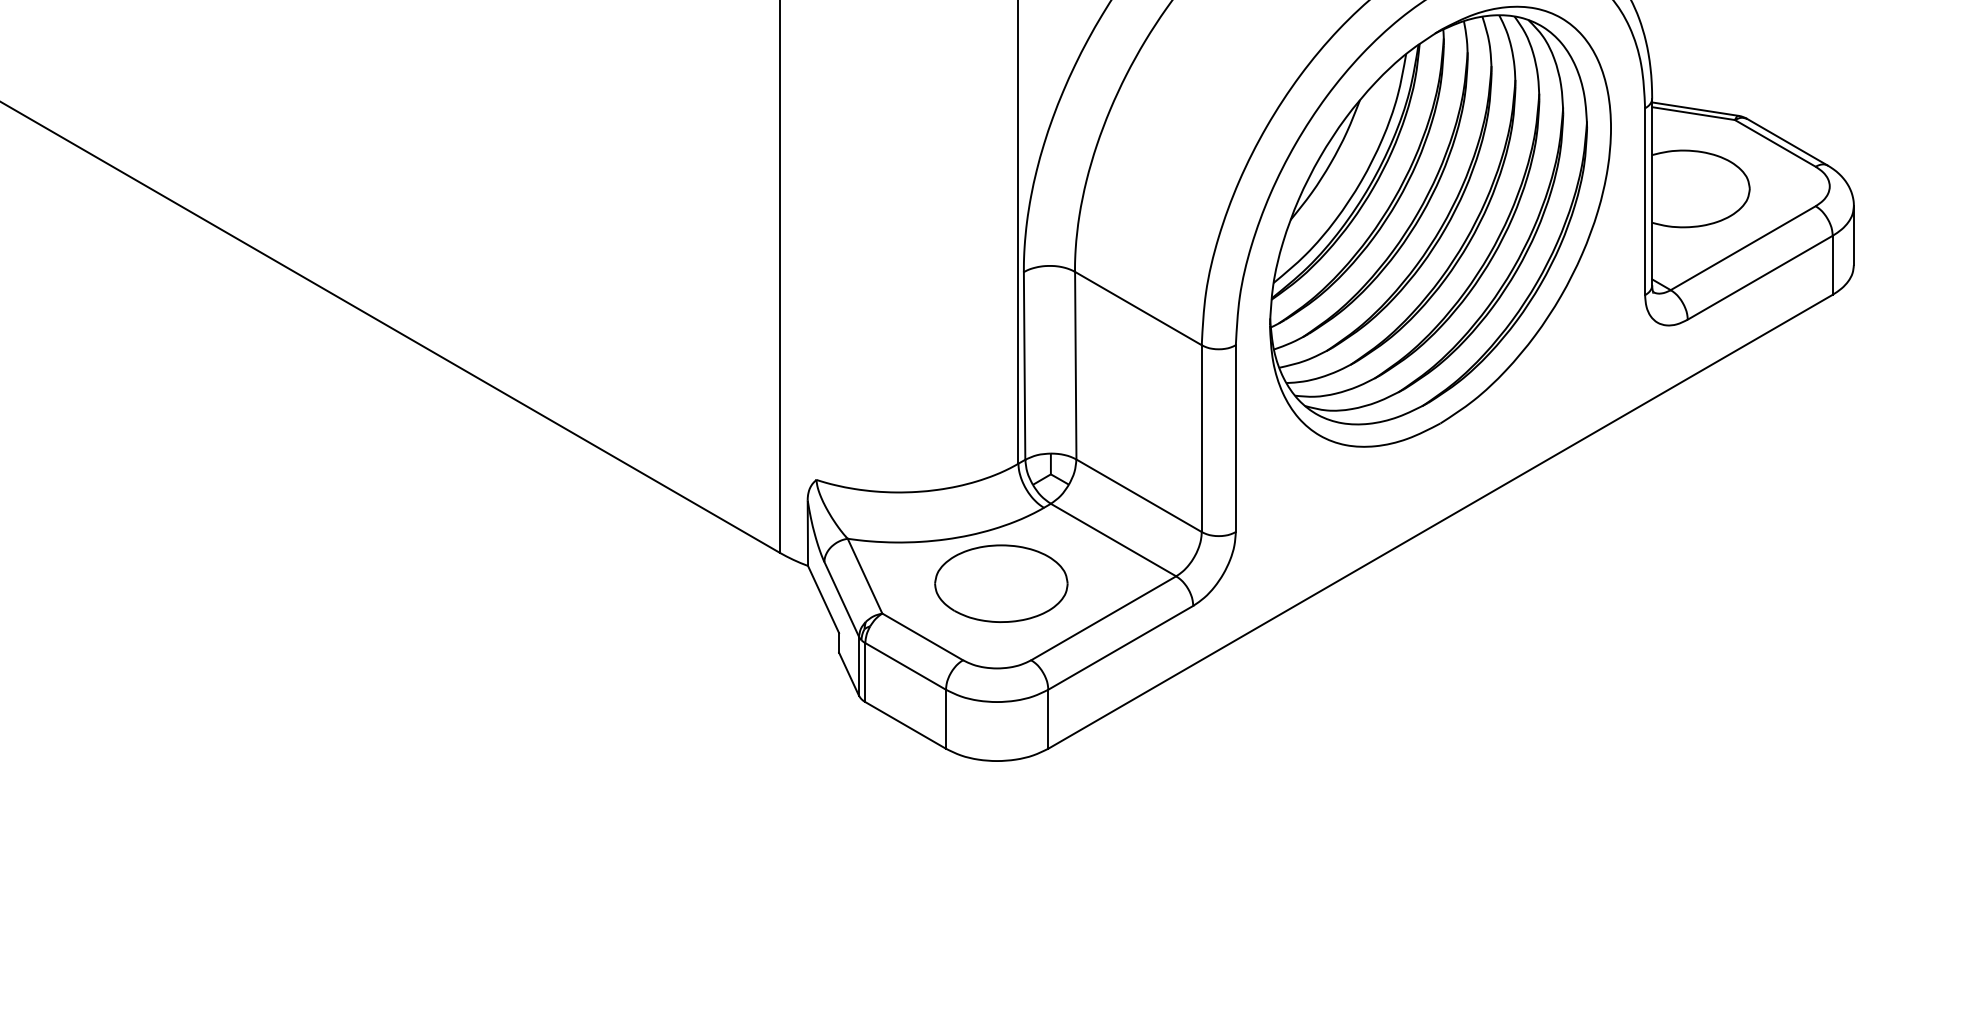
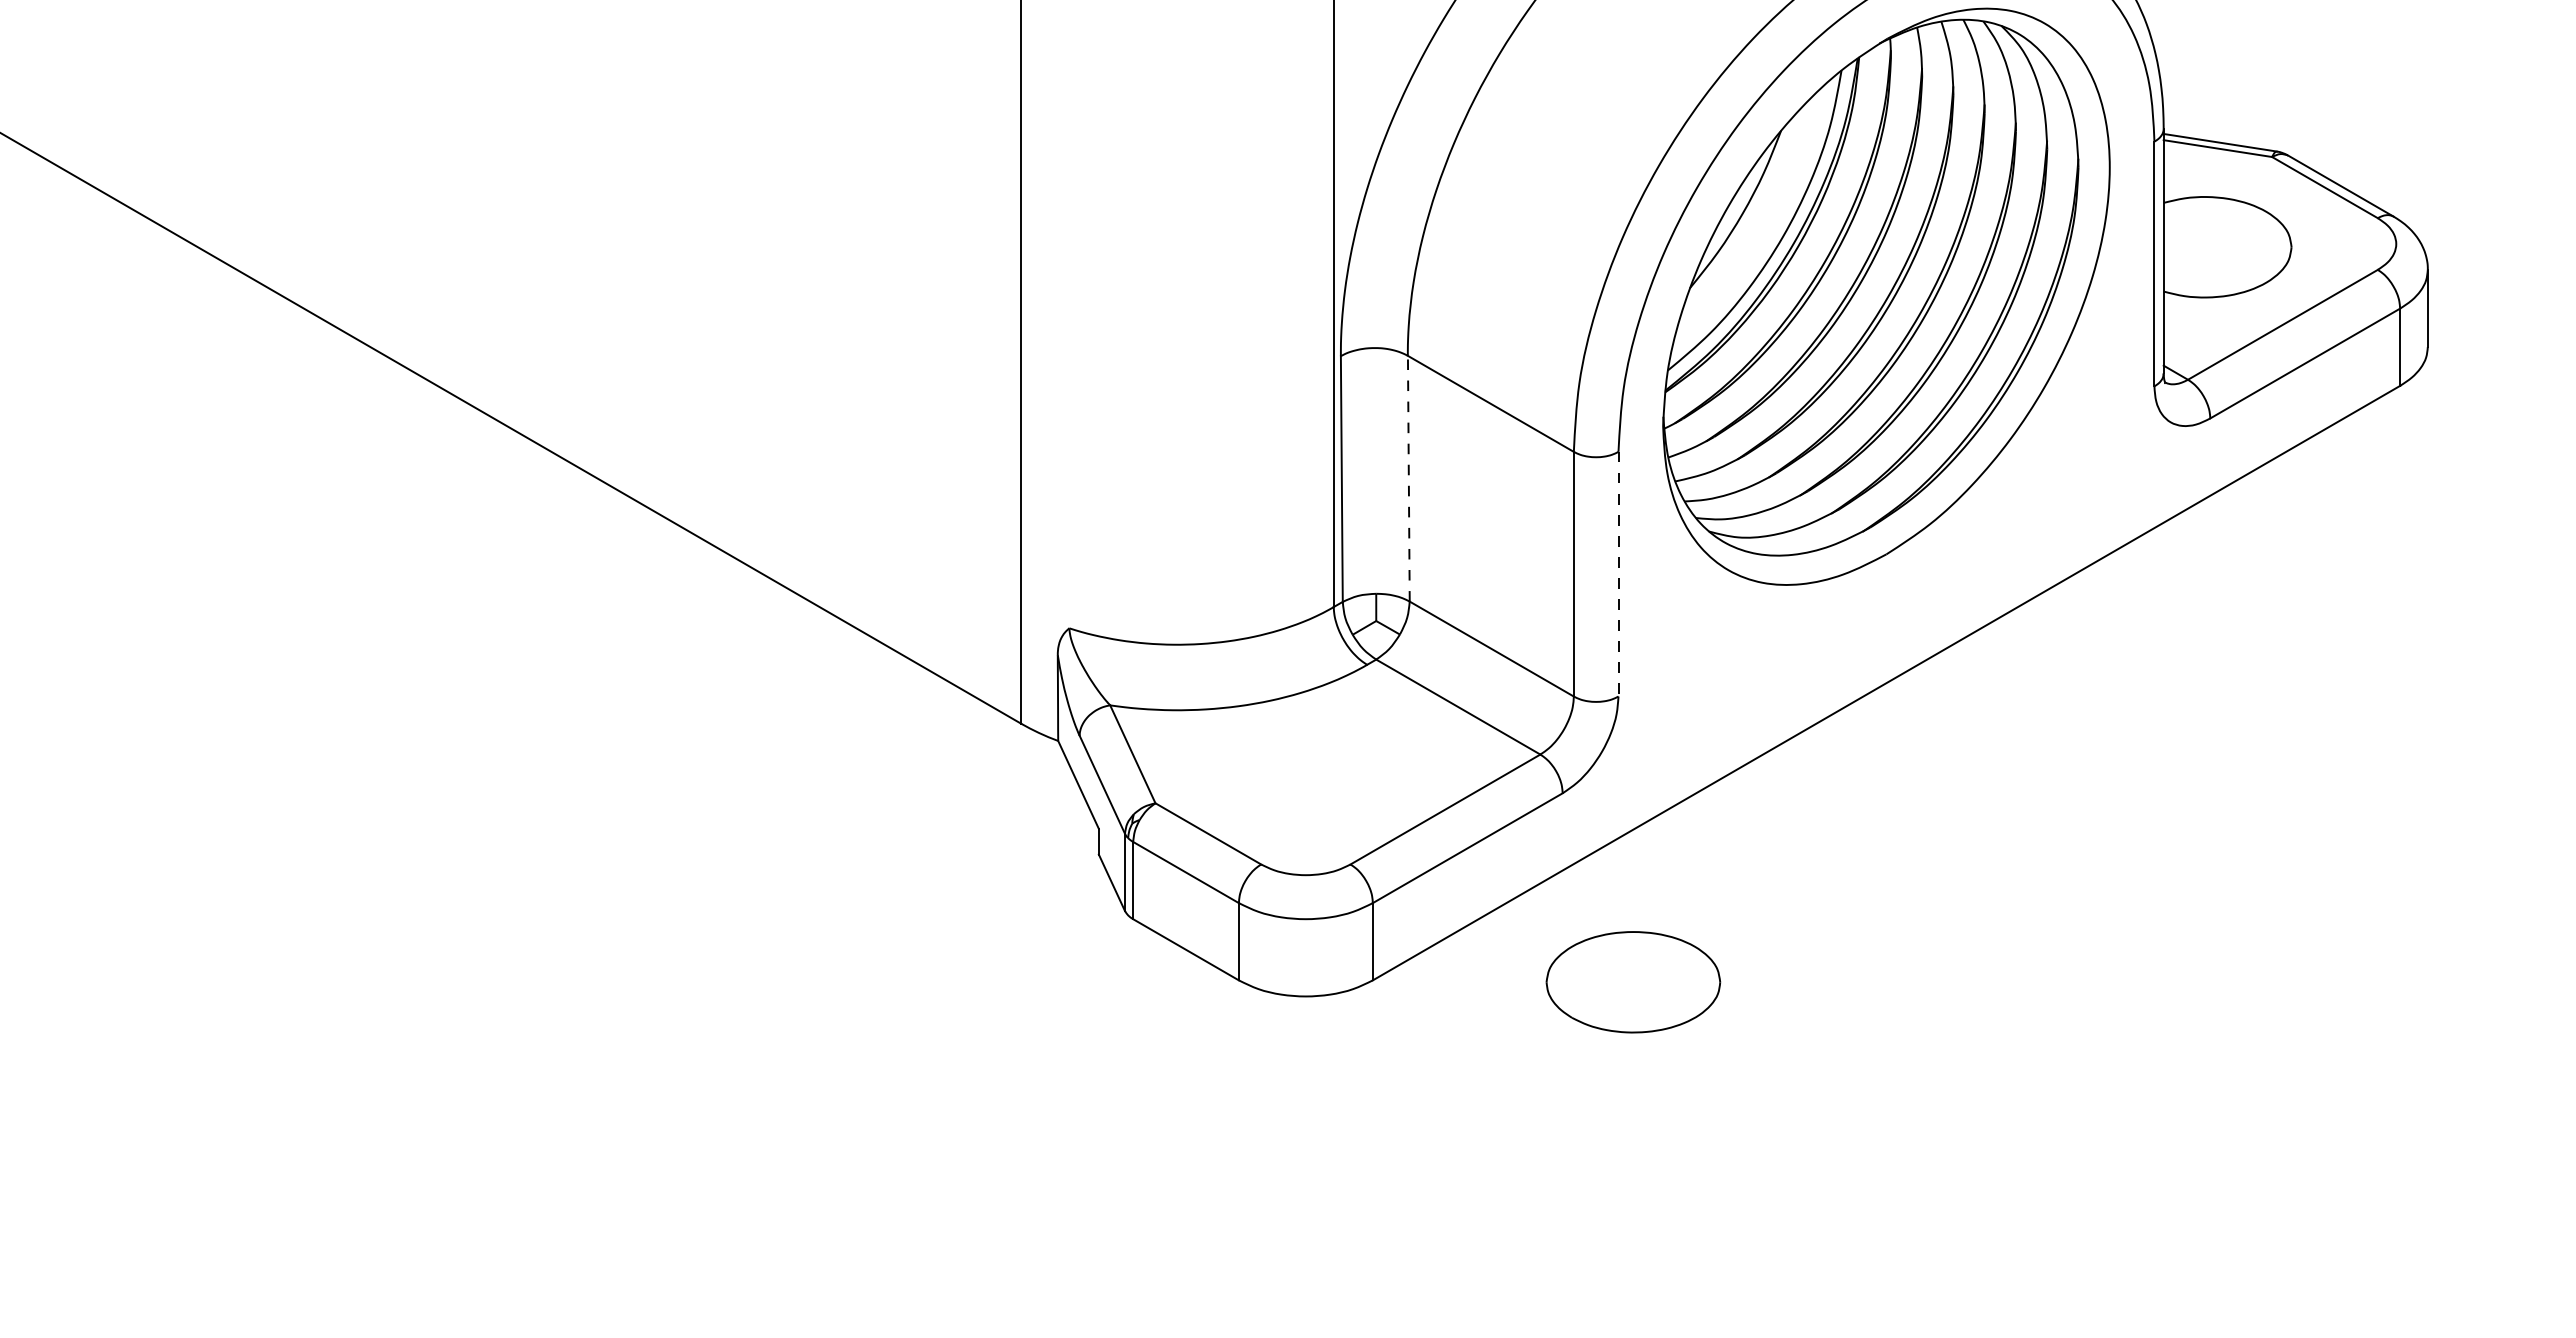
line: (1075, 365) -> (1408, 478), solid -> dashed
line: (1235, 438) -> (1618, 574), solid -> dashed
part: (1001, 583) -> (1633, 982), moved

